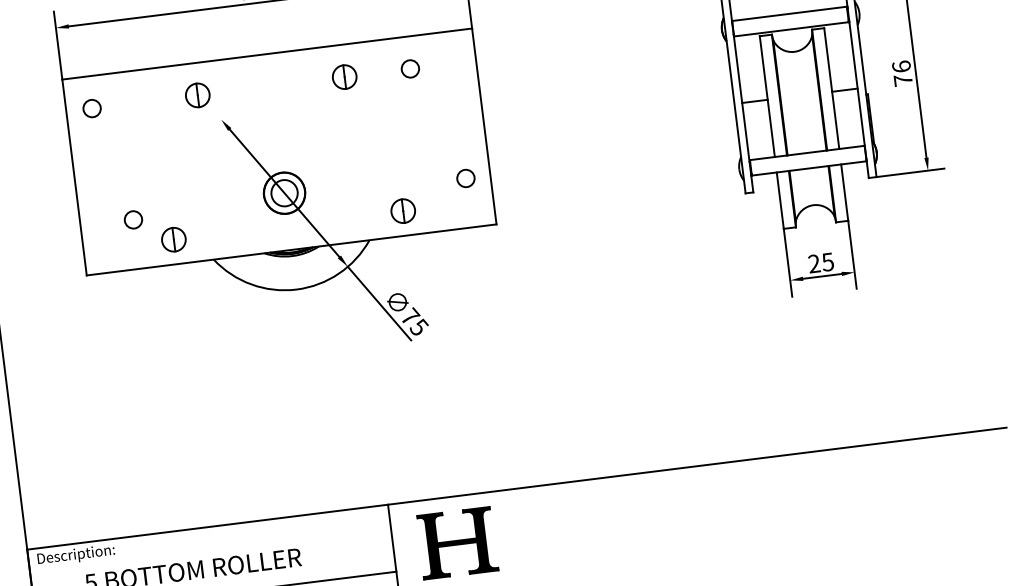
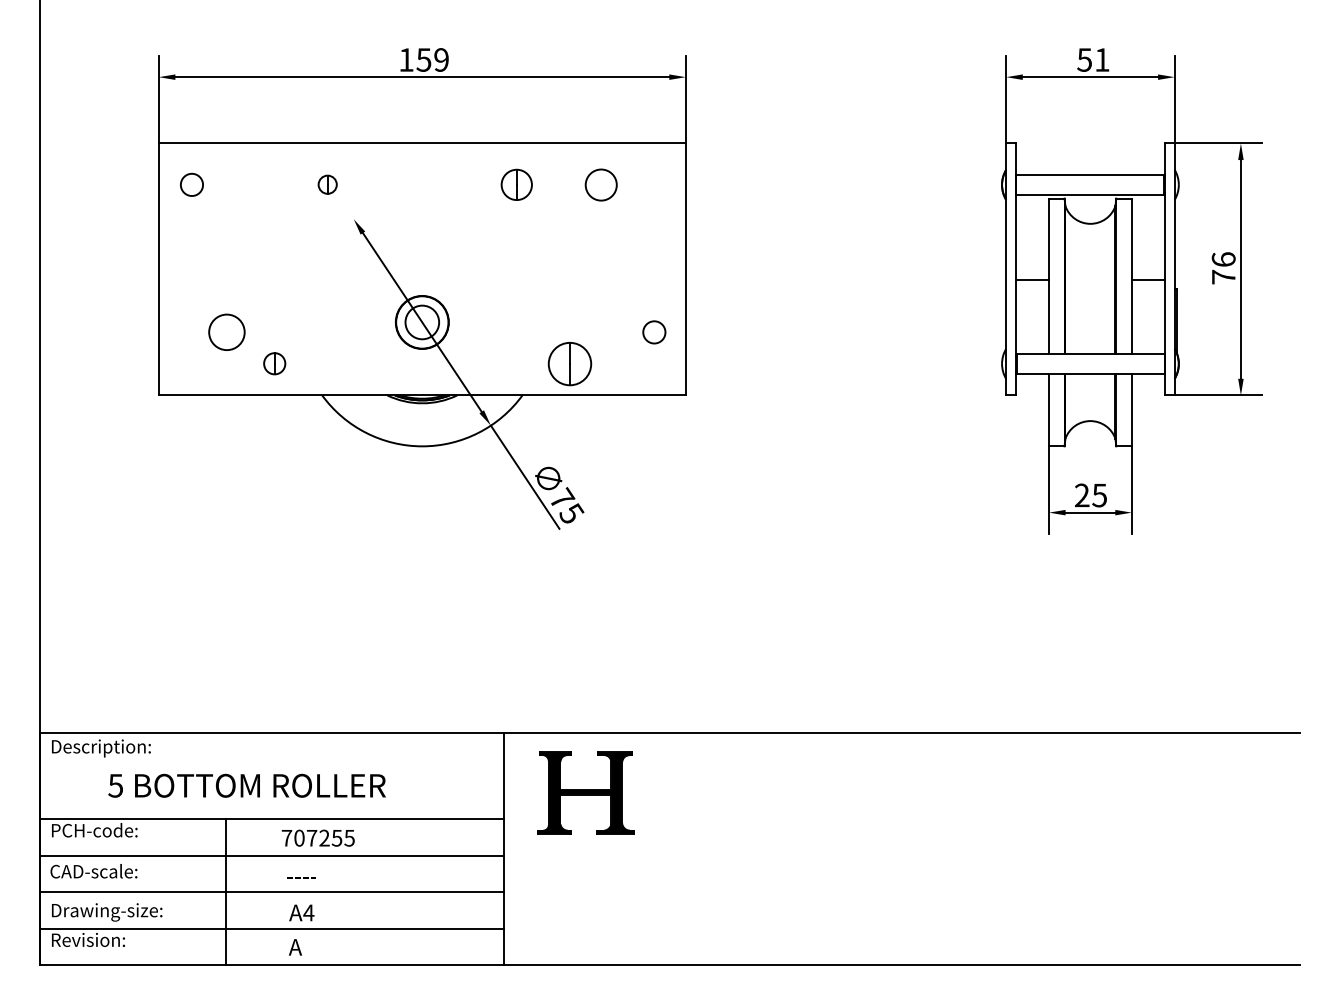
circle: (410, 68) -> (601, 184), size x1.4
part: (197, 95) -> (327, 184), size x0.6
part: (402, 210) -> (569, 363), size x1.4
circle: (133, 219) -> (226, 332), size x1.6
part: (173, 239) -> (274, 363), size x0.7

